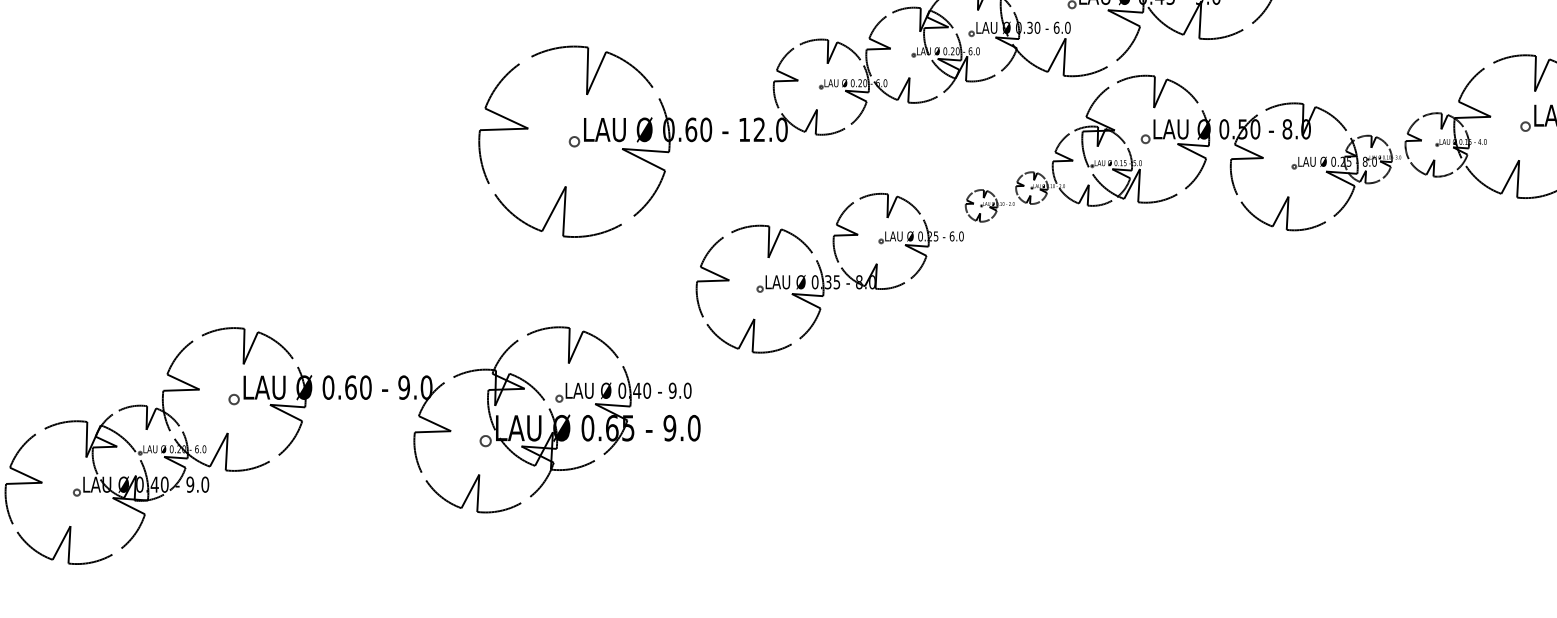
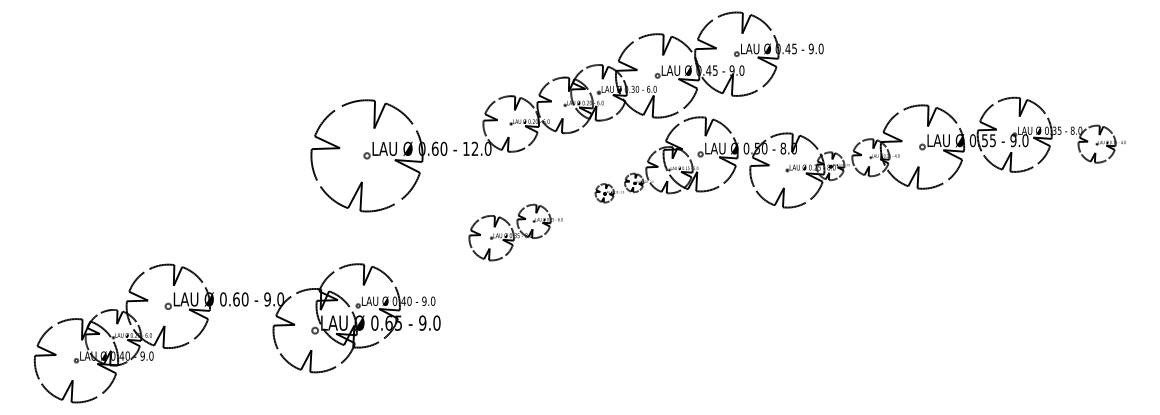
part: (828, 272) -> (515, 232), size x0.6

